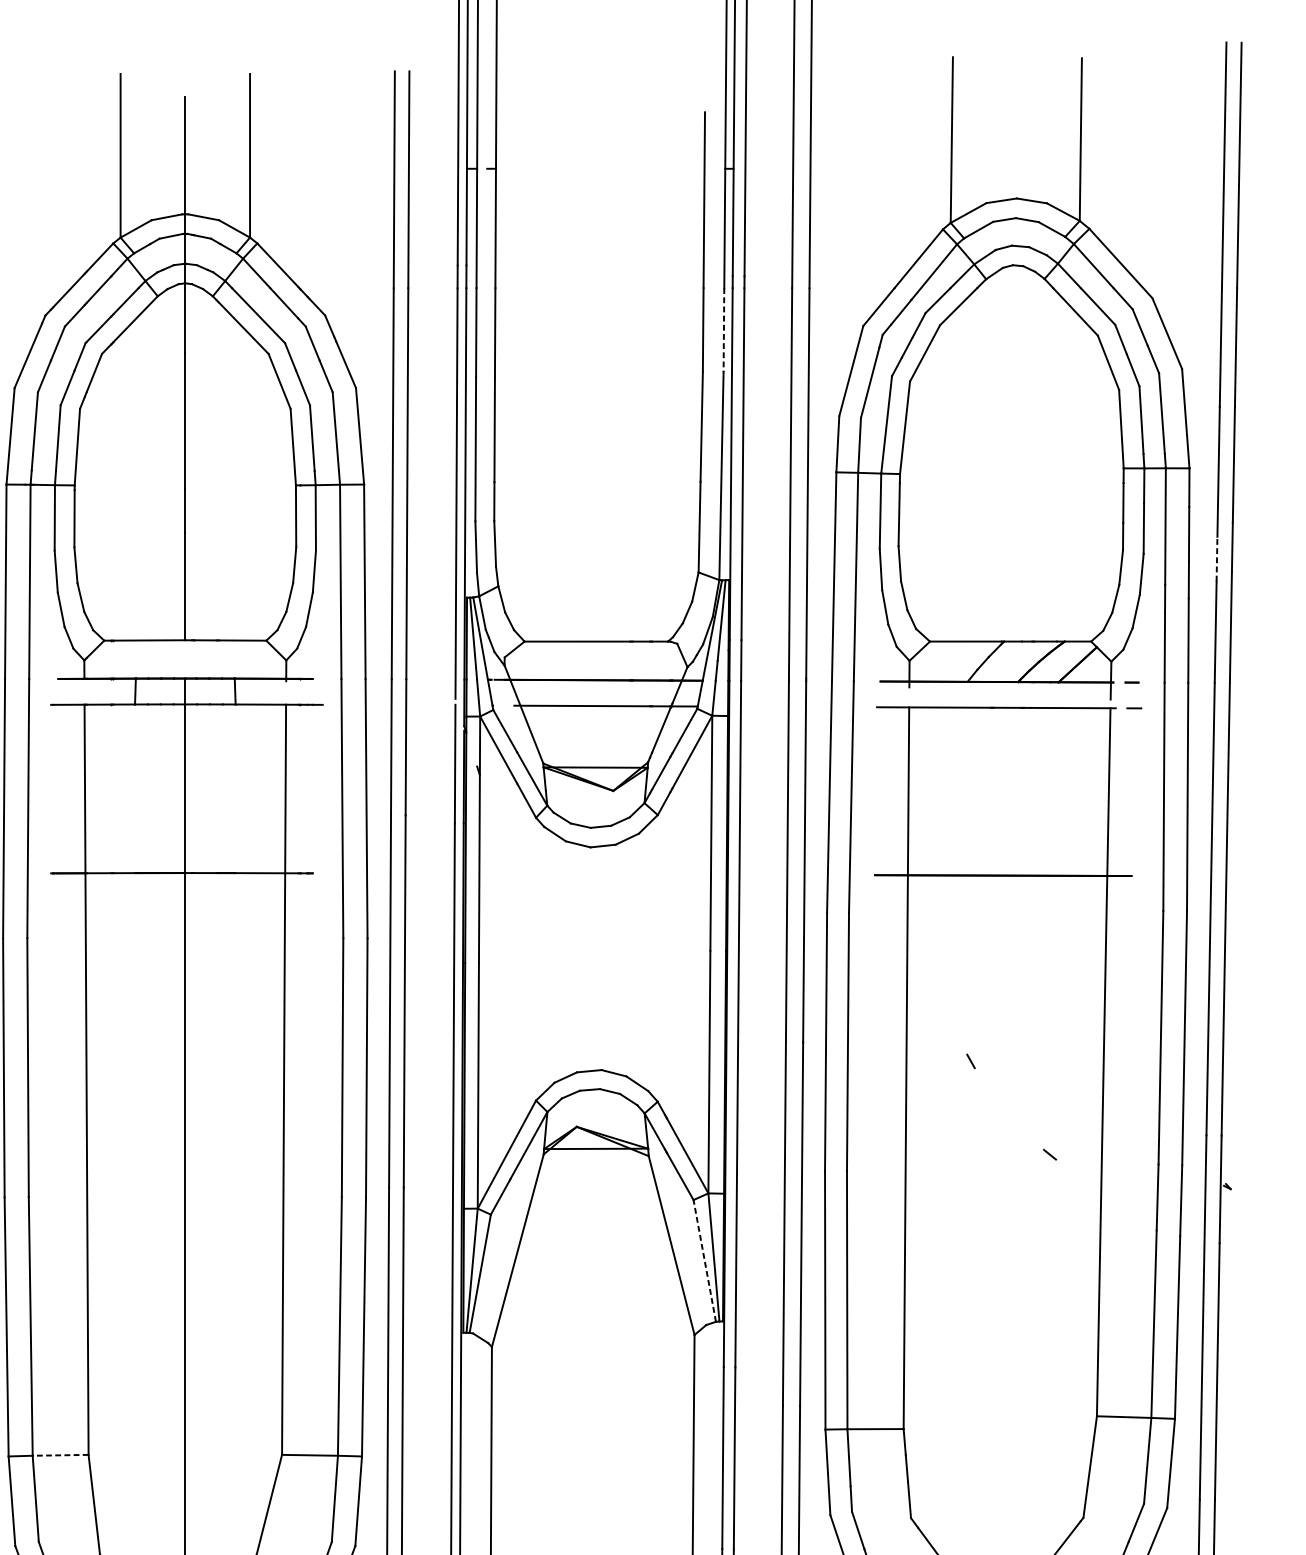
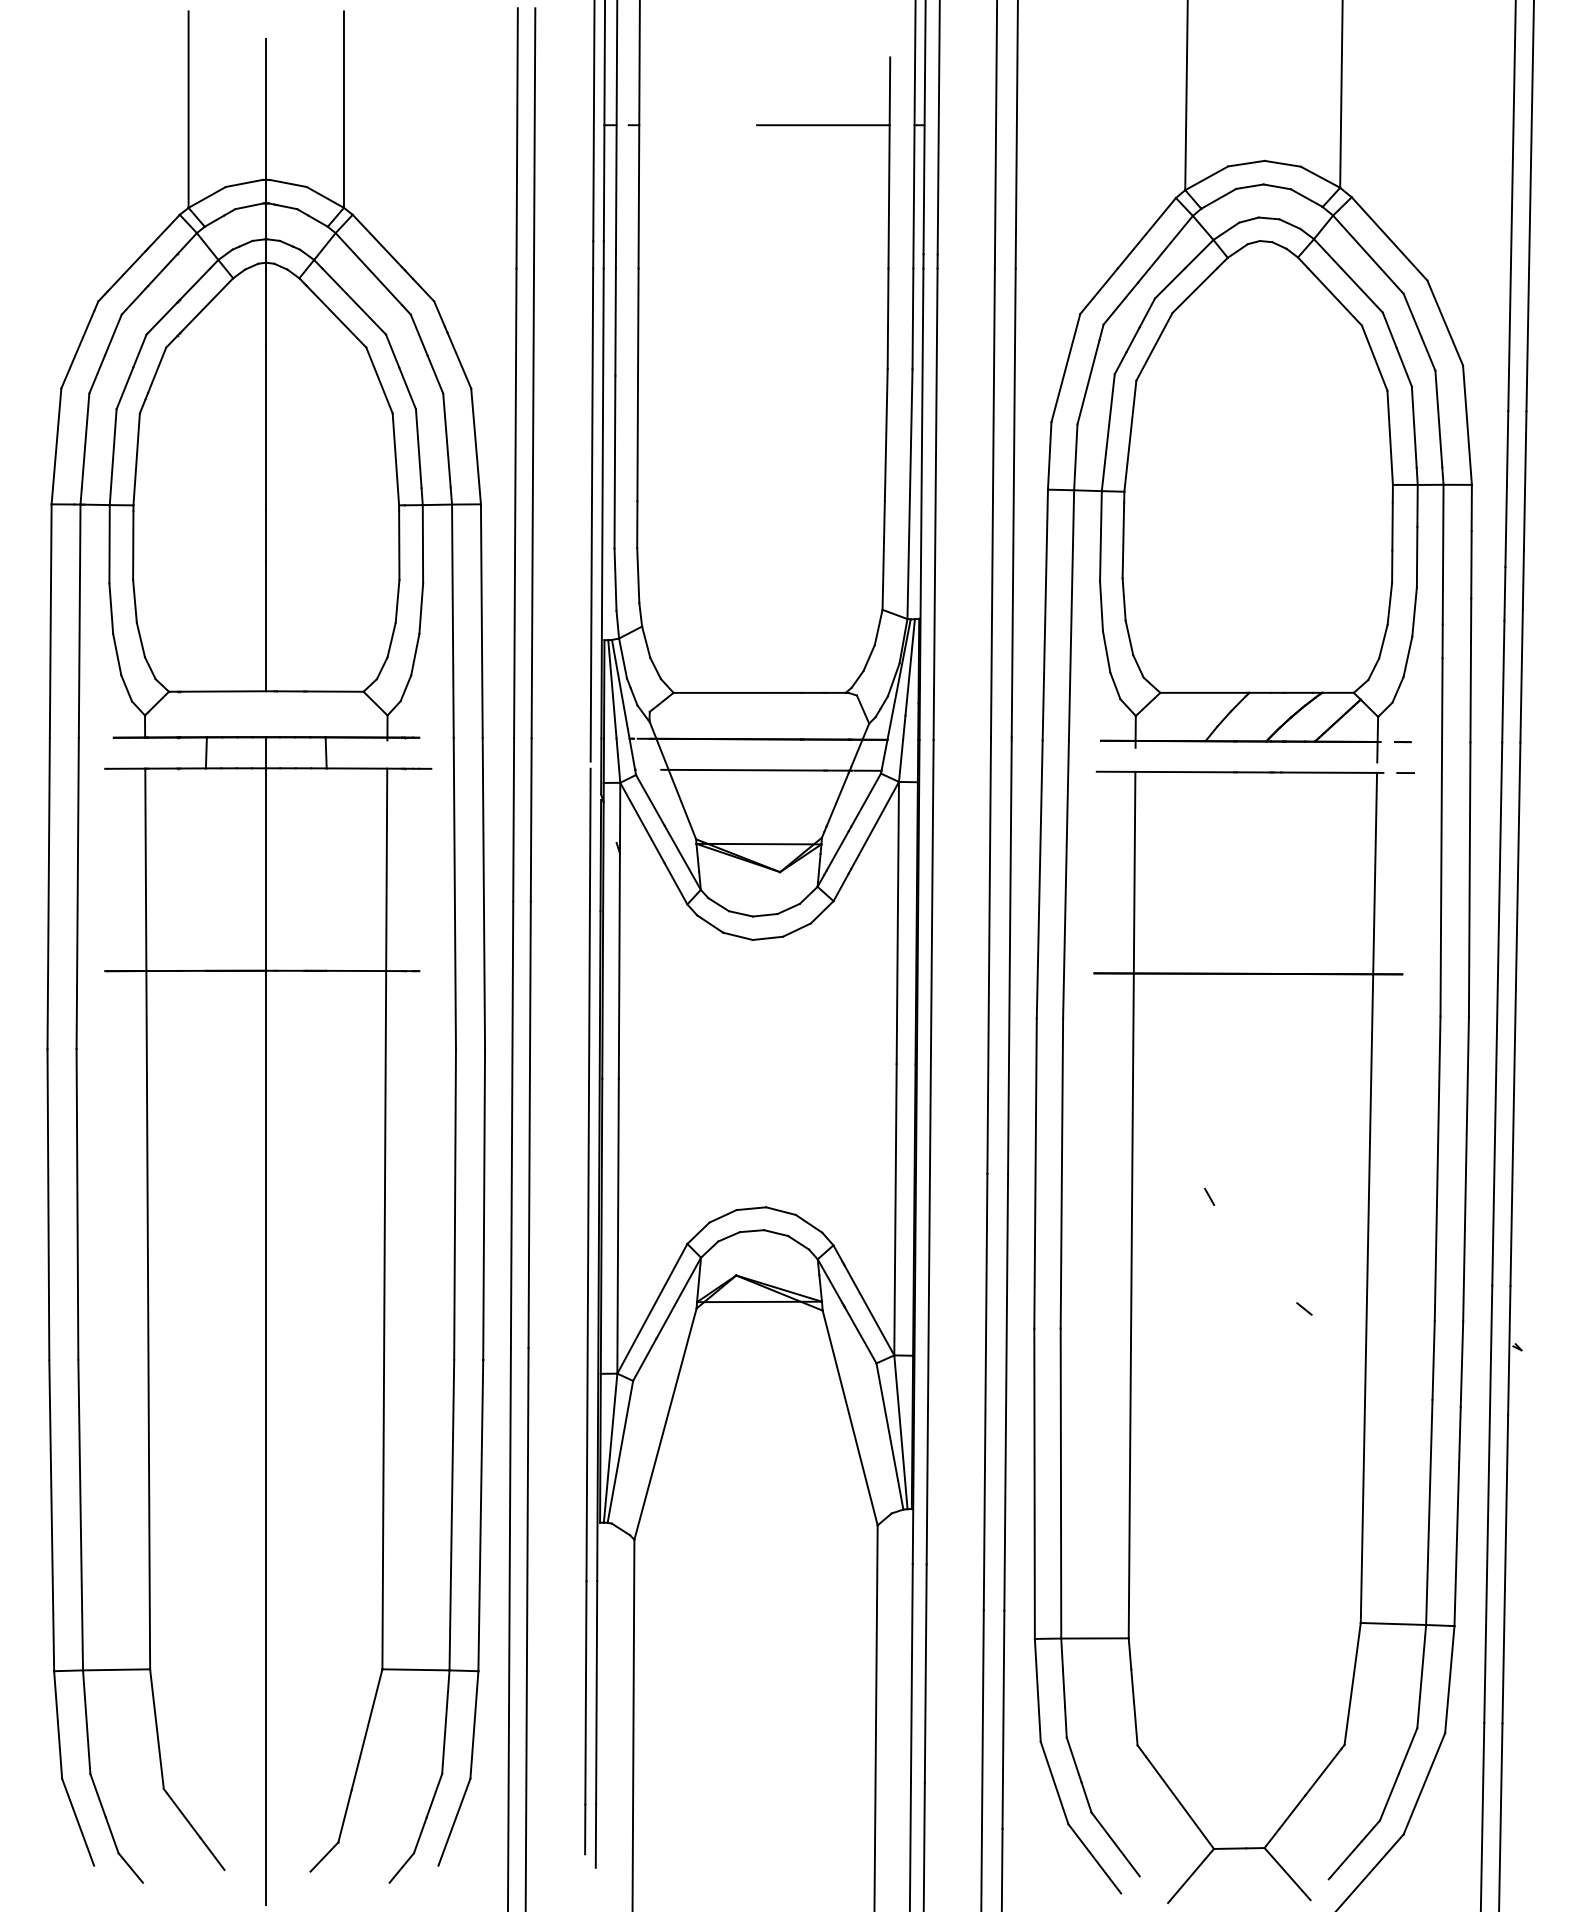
line: (649, 169) -> (823, 125), added
line: (723, 330) -> (912, 319), dashed -> solid
line: (1216, 558) -> (1504, 593), dashed -> solid
line: (704, 1260) -> (889, 1435), dashed -> solid
line: (60, 1455) -> (116, 1669), dashed -> solid

